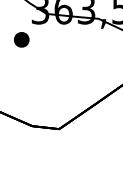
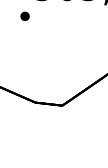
part: (21, 39) -> (24, 16), size x0.6

